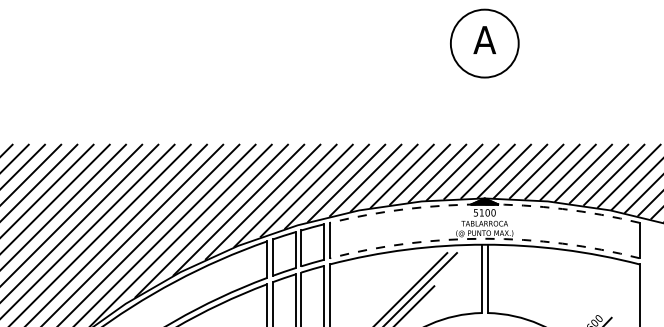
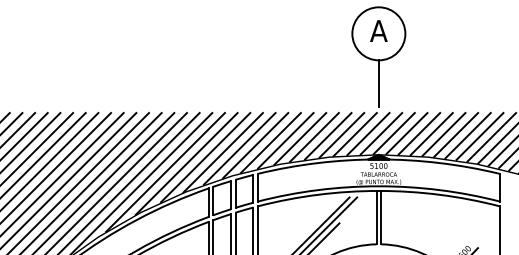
line: (484, 106) -> (378, 82), added
arc: (484, 204) -> (378, 159), dashed -> solid
arc: (484, 238) -> (378, 186), dashed -> solid

